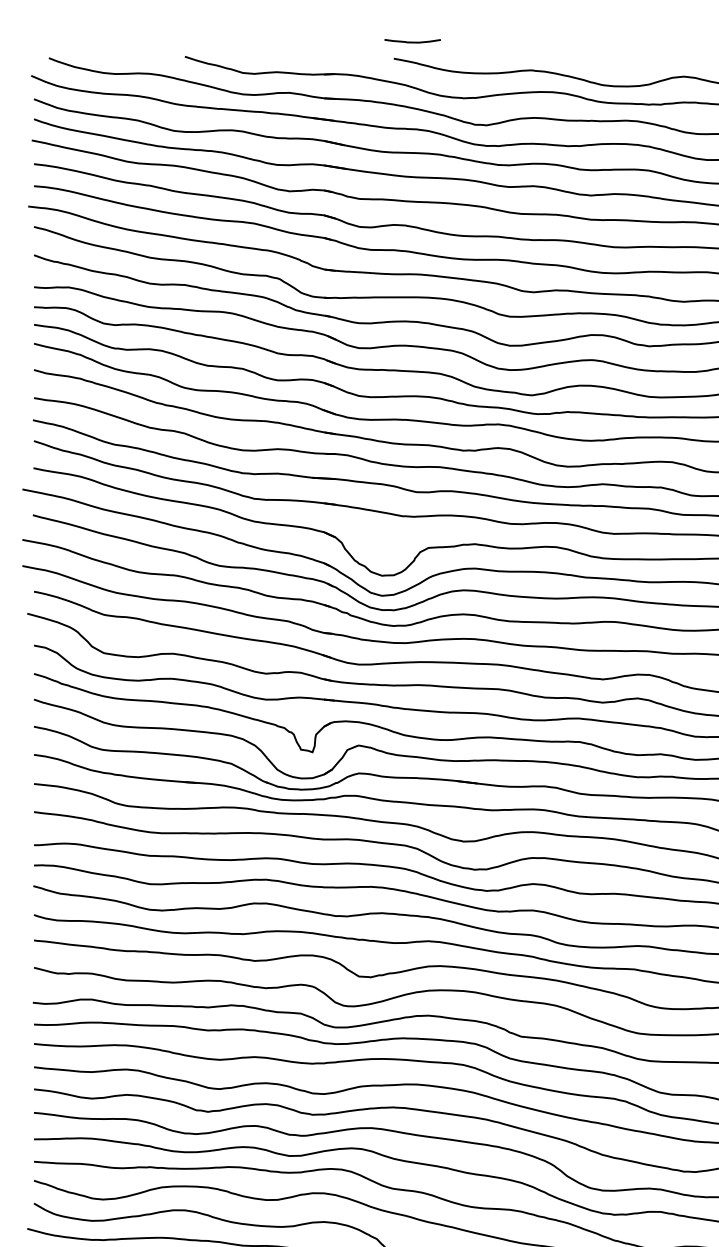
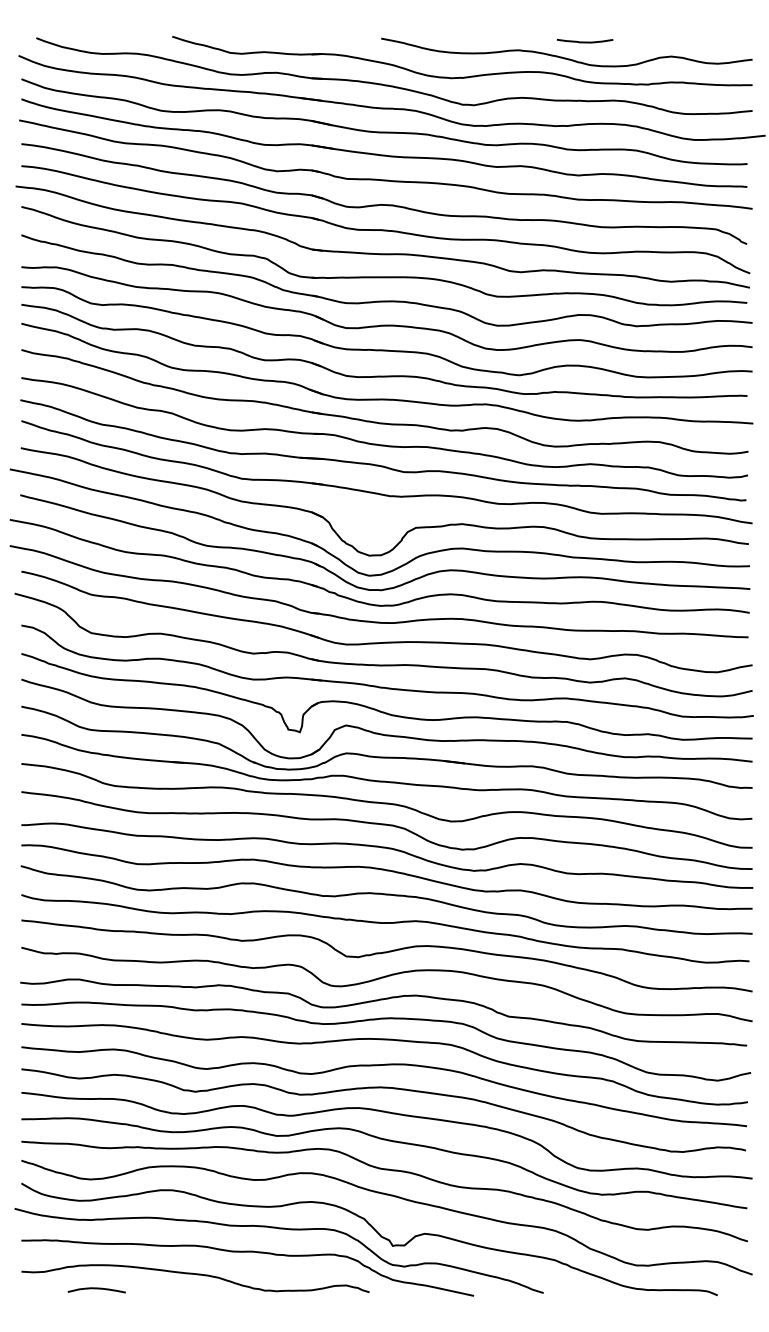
curve: (413, 41) -> (585, 41), moved

